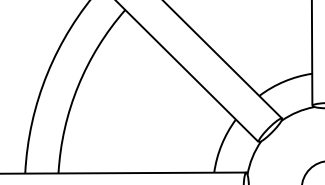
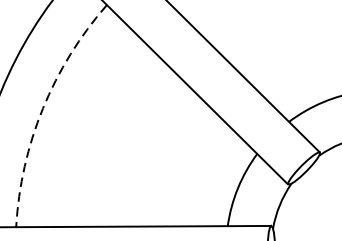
arc: (78, 86) -> (43, 109), solid -> dashed

